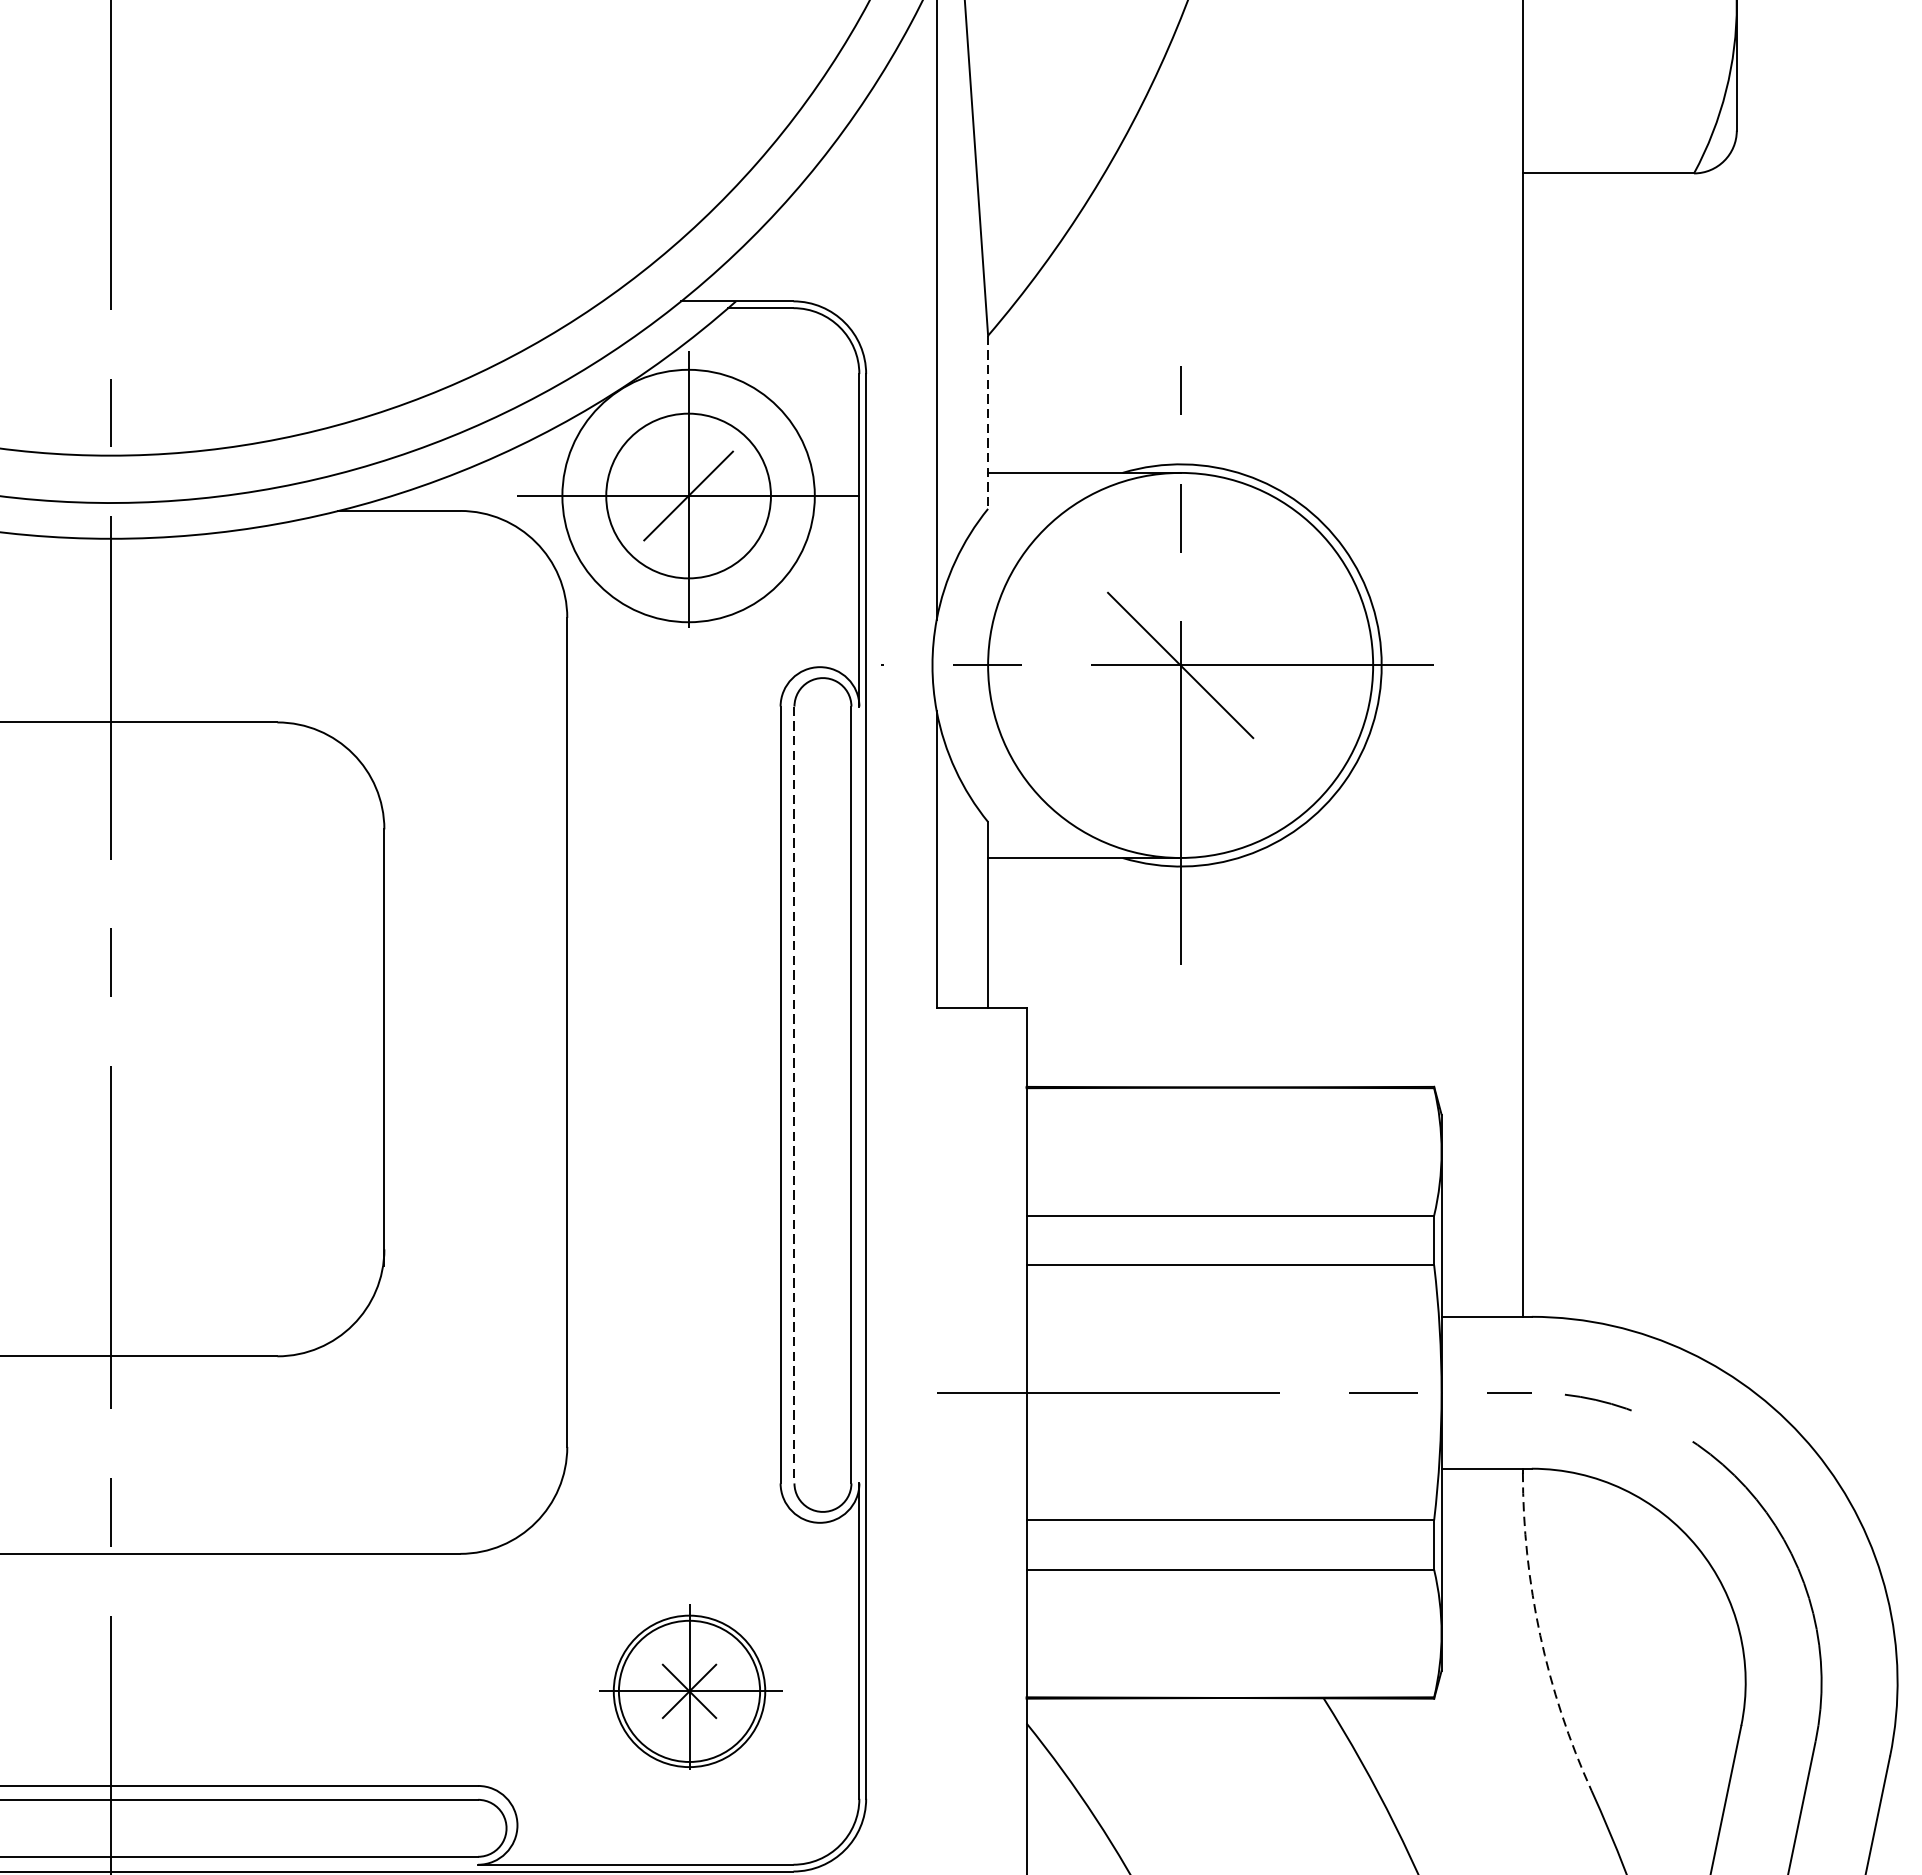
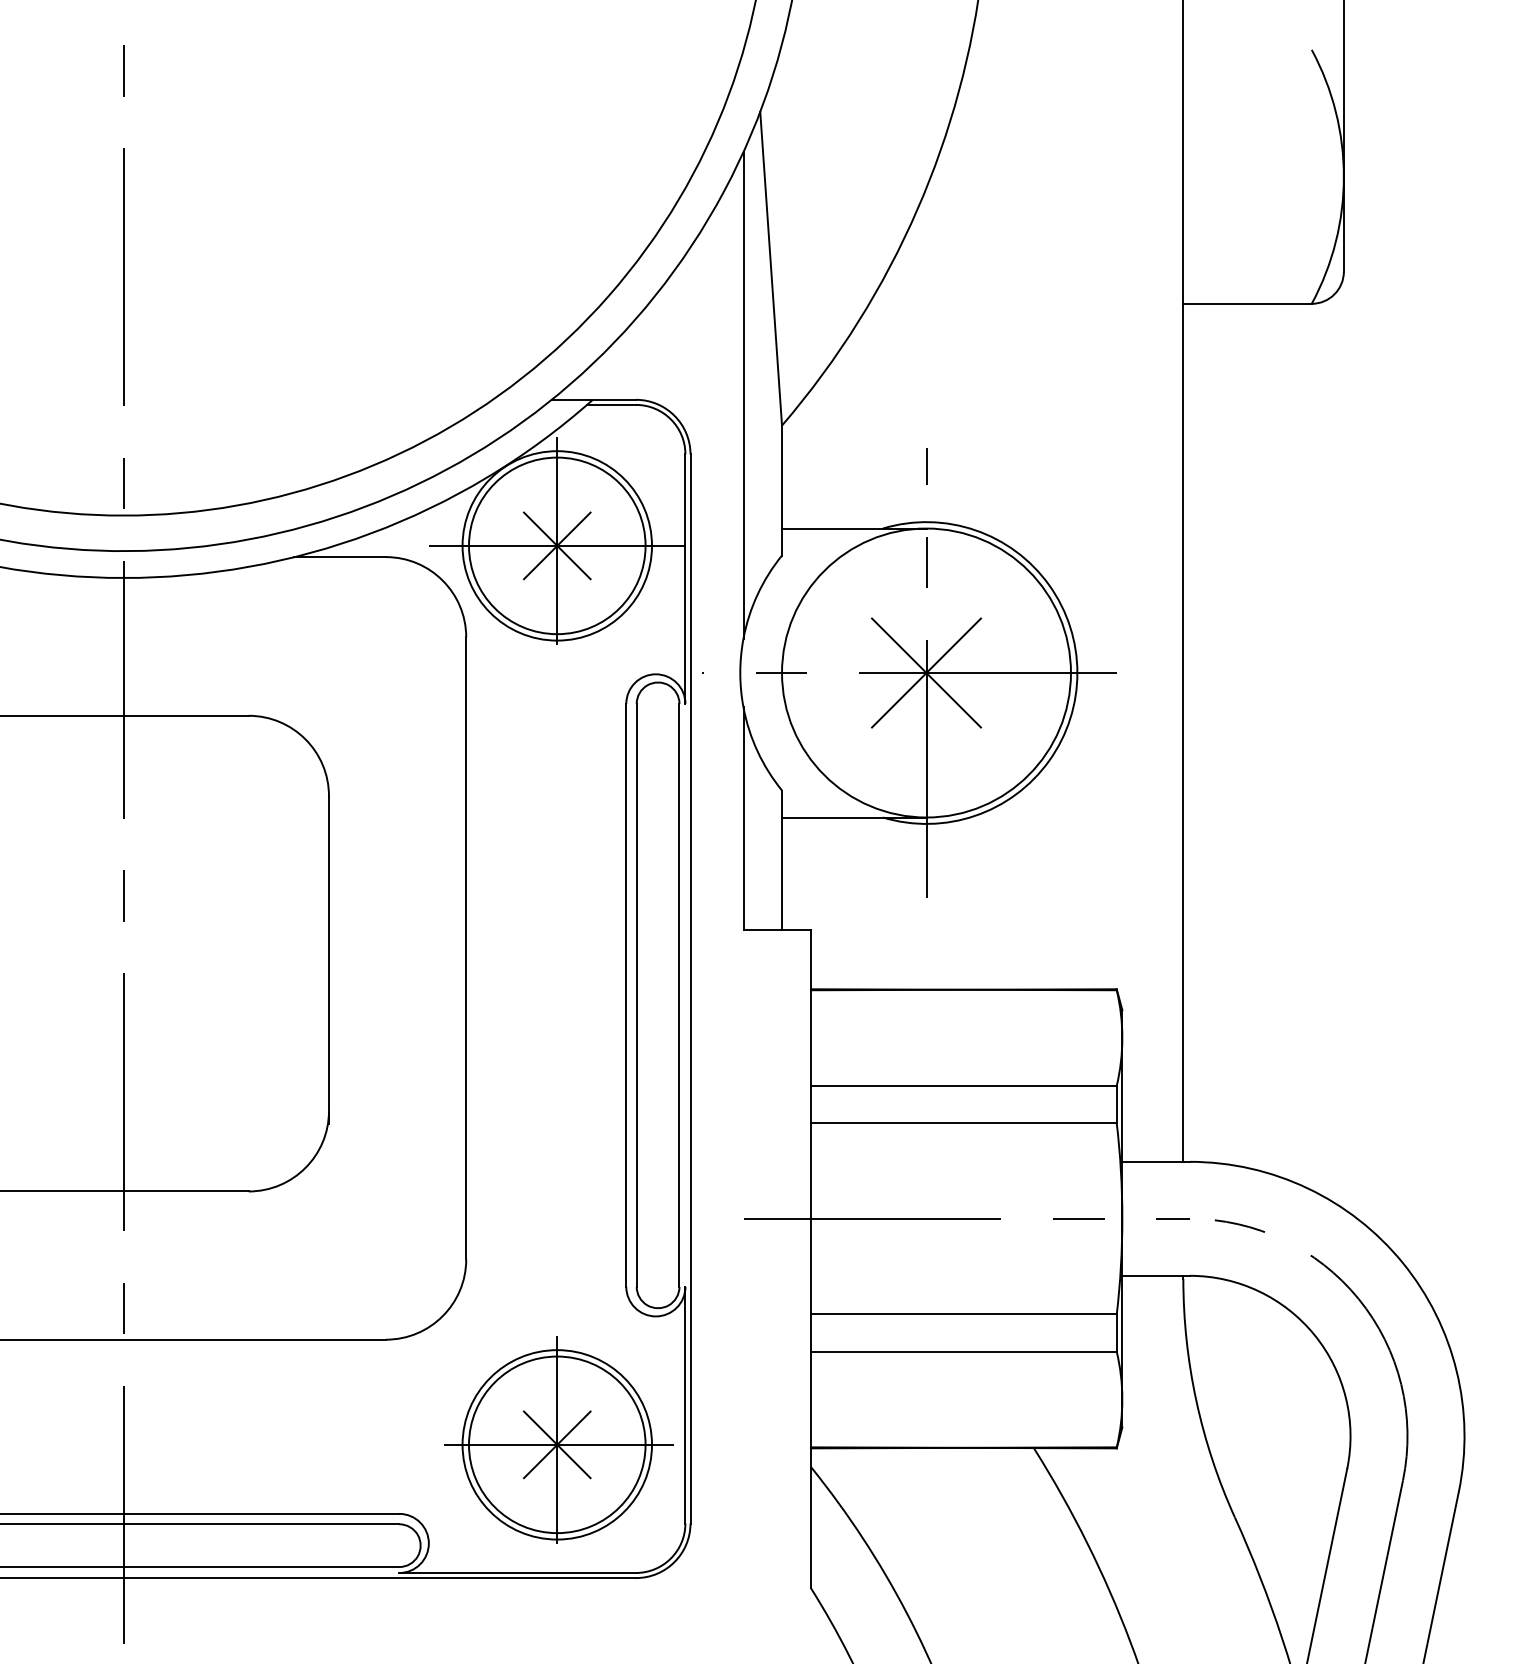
line: (988, 422) -> (782, 490), dashed -> solid
line: (687, 495) -> (556, 545), added
circle: (688, 495) -> (557, 545), size x1.43
line: (1180, 664) -> (926, 672), added
line: (794, 1095) -> (636, 995), dashed -> solid
arc: (1540, 1634) -> (1196, 1400), dashed -> solid
part: (690, 1686) -> (558, 1439), size x1.67

